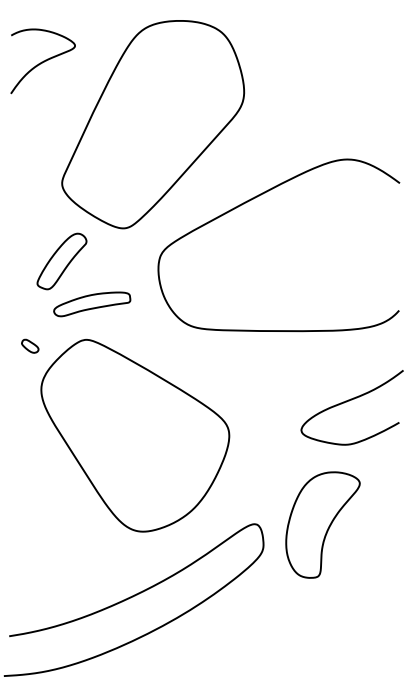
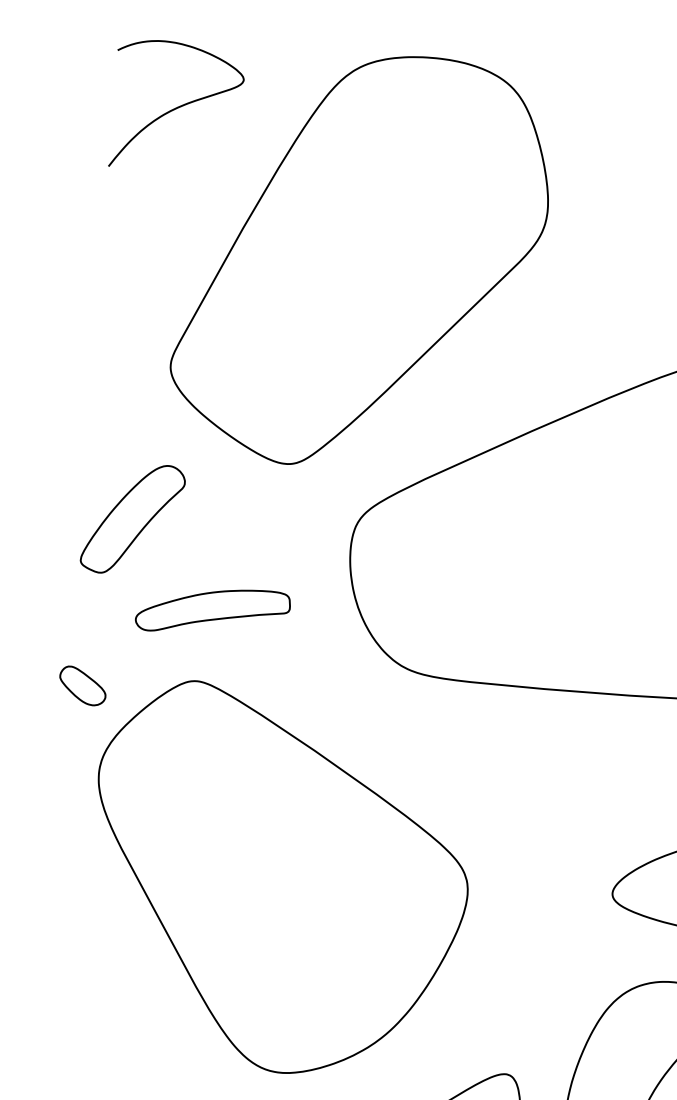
curve: (42, 61) -> (176, 106), moved
part: (61, 261) -> (131, 519), moved
part: (30, 345) -> (83, 684), size x1.4

